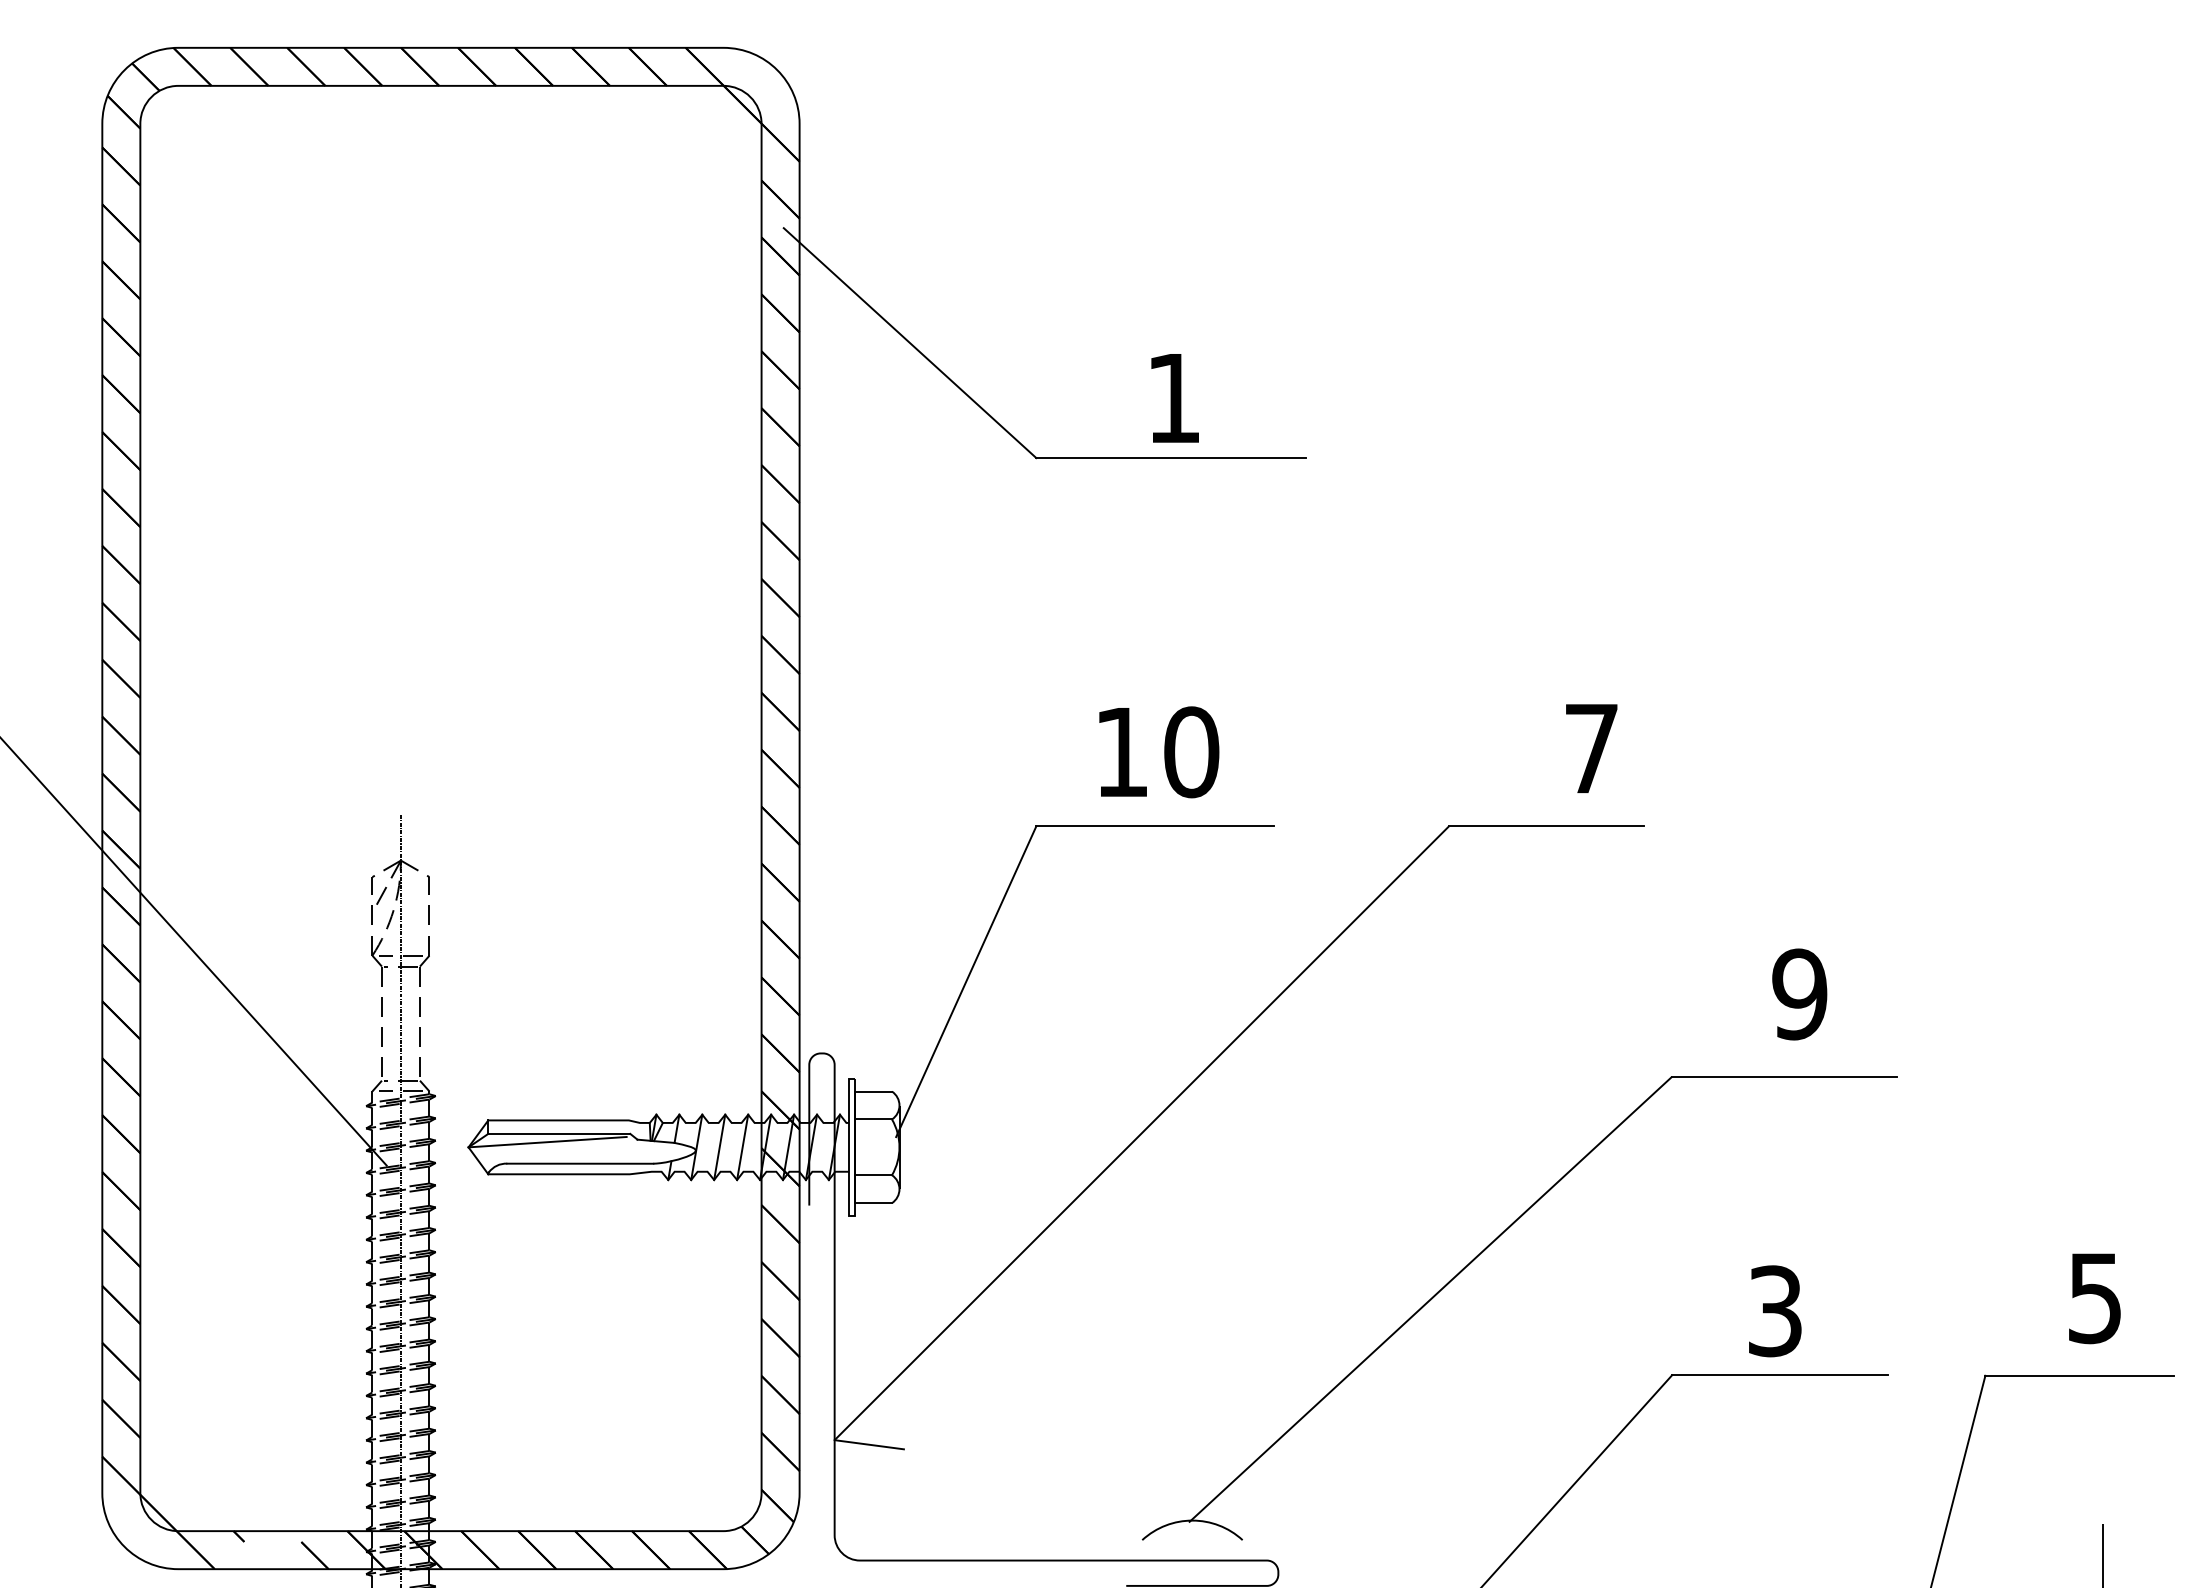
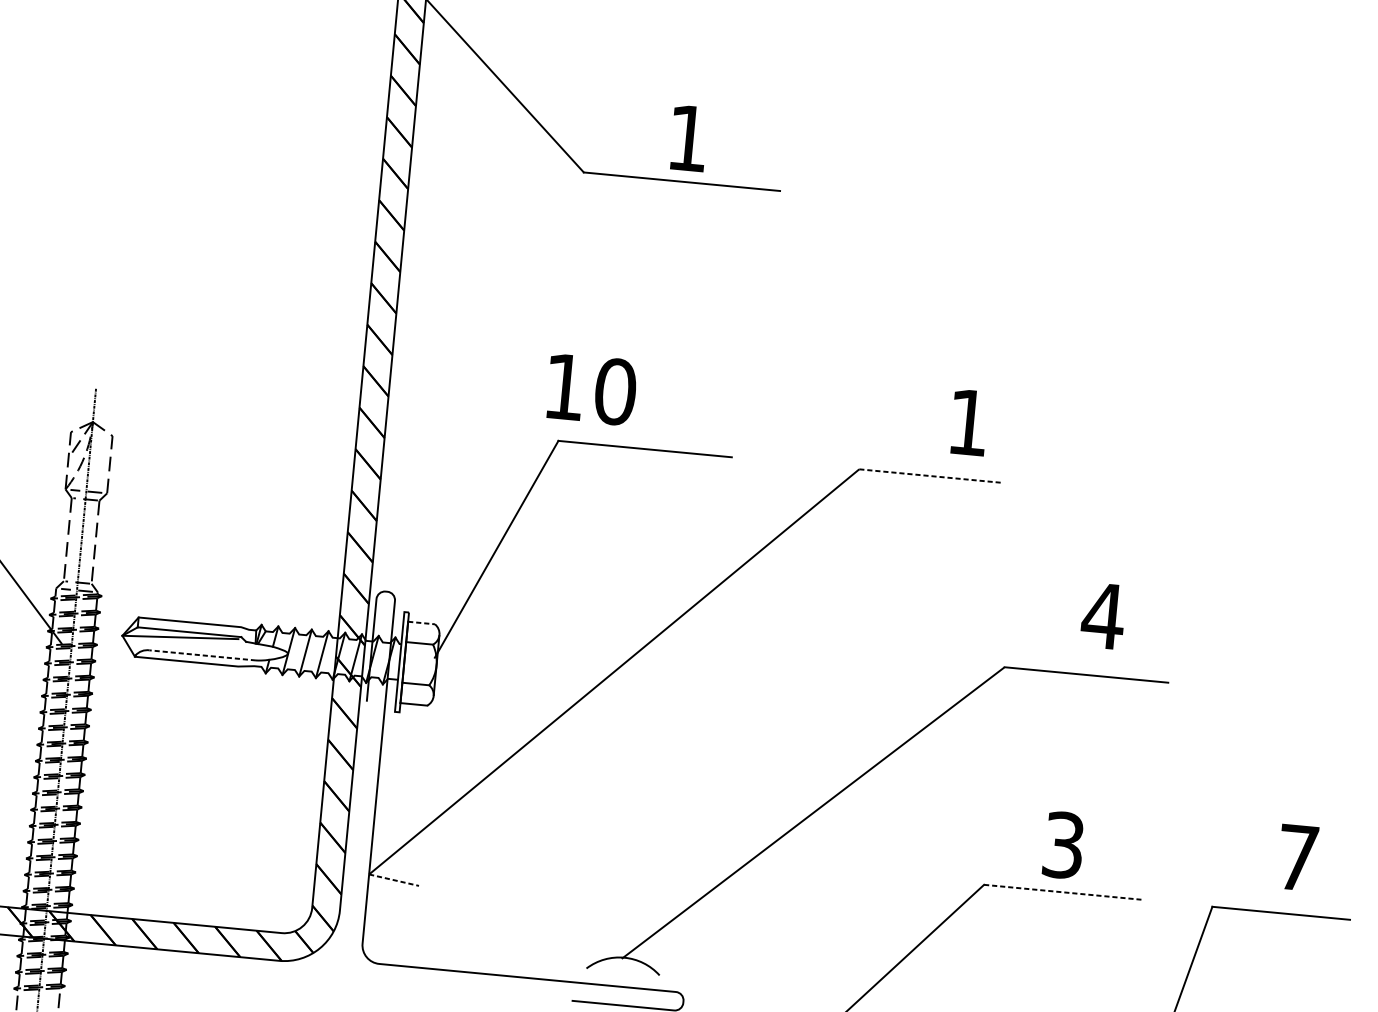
text: (1591, 748) -> (968, 422), 7 -> 1
text: (1159, 752) -> (592, 389), moved
line: (1546, 826) -> (930, 476), solid -> dashed
text: (1799, 994) -> (1103, 616), 9 -> 4
line: (874, 1091) -> (422, 623), solid -> dashed
line: (580, 1163) -> (202, 655), solid -> dashed
text: (2094, 1298) -> (1297, 857), 5 -> 7
line: (1780, 1375) -> (1063, 892), solid -> dashed
line: (869, 1444) -> (394, 880), solid -> dashed

